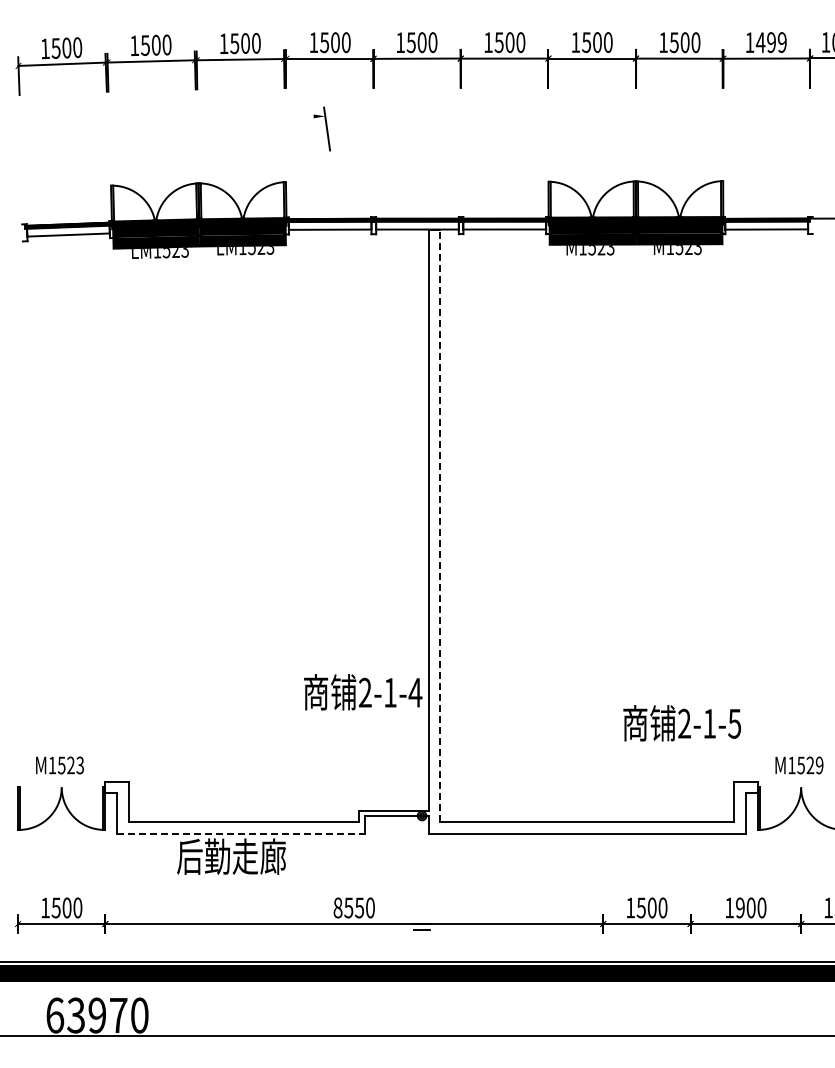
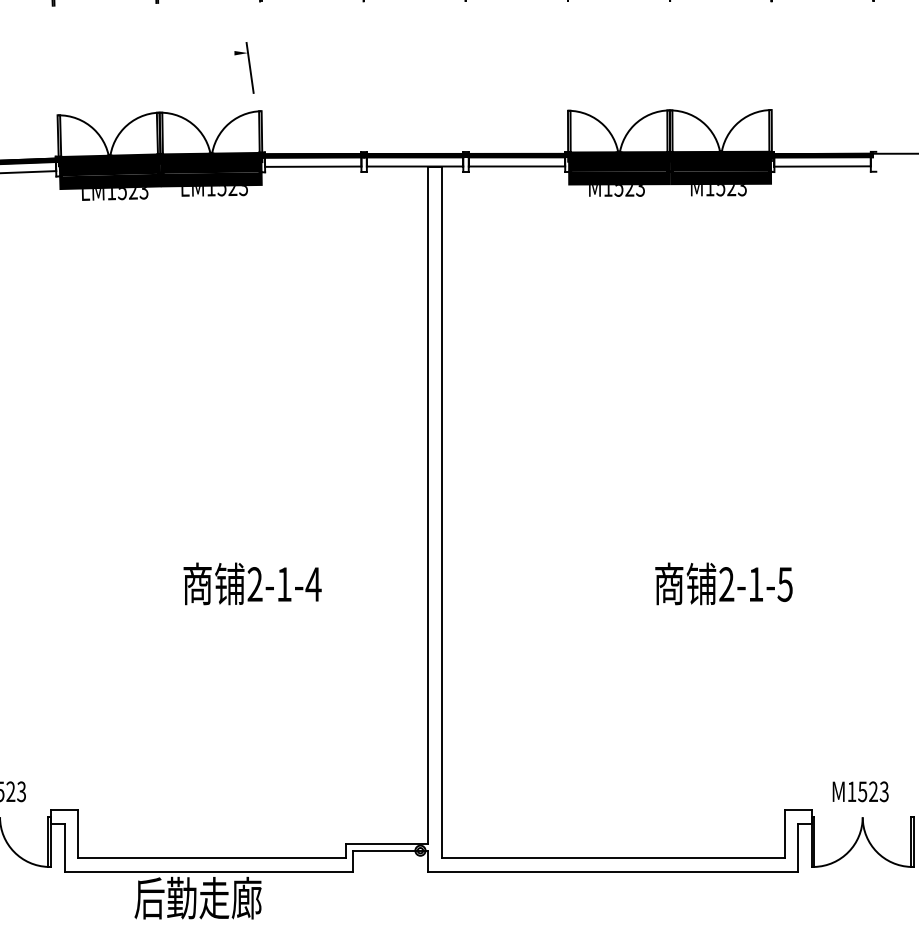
part: (321, 128) -> (243, 67), moved
line: (440, 525) -> (441, 511), dashed -> solid
text: (363, 692) -> (252, 584), moved
text: (681, 723) -> (723, 584), moved
text: (819, 765) -> (884, 791), M1529 -> M1523
line: (240, 833) -> (208, 871), dashed -> solid

